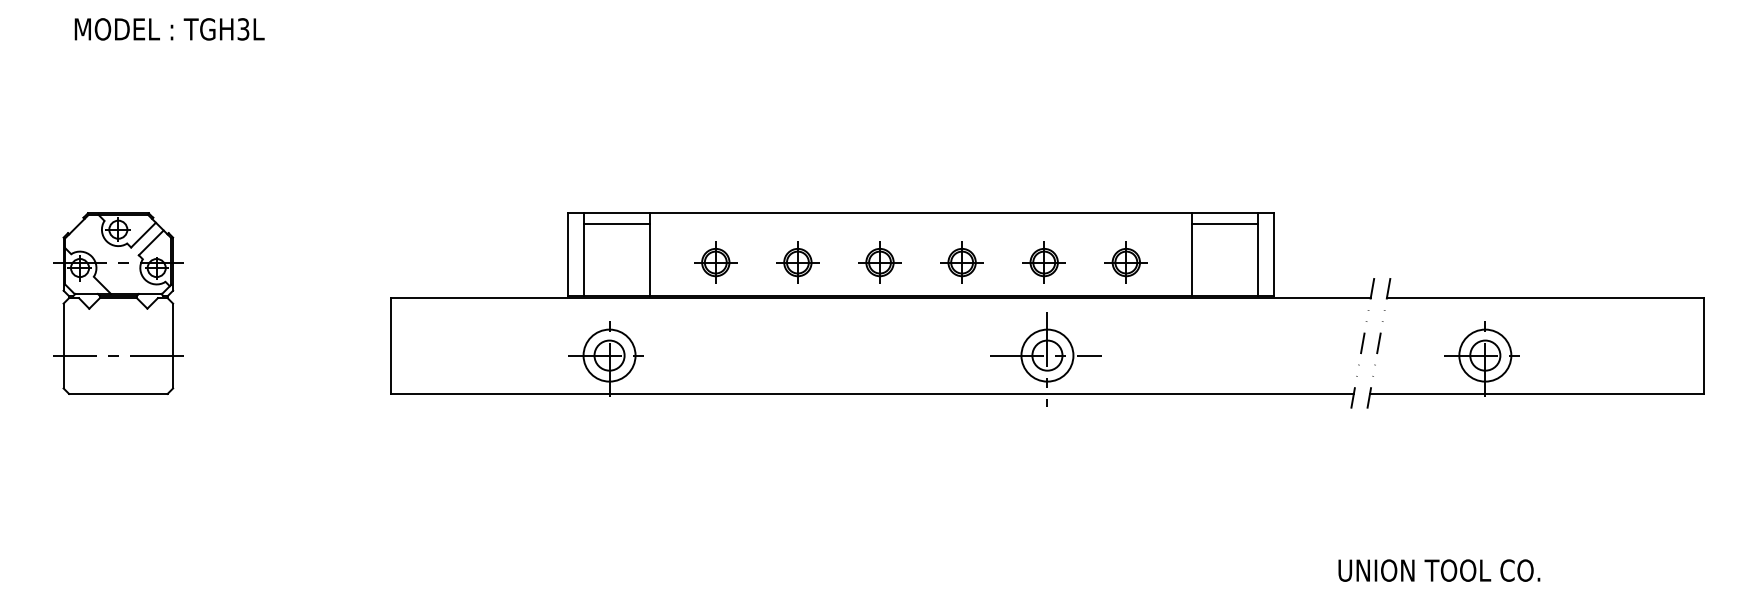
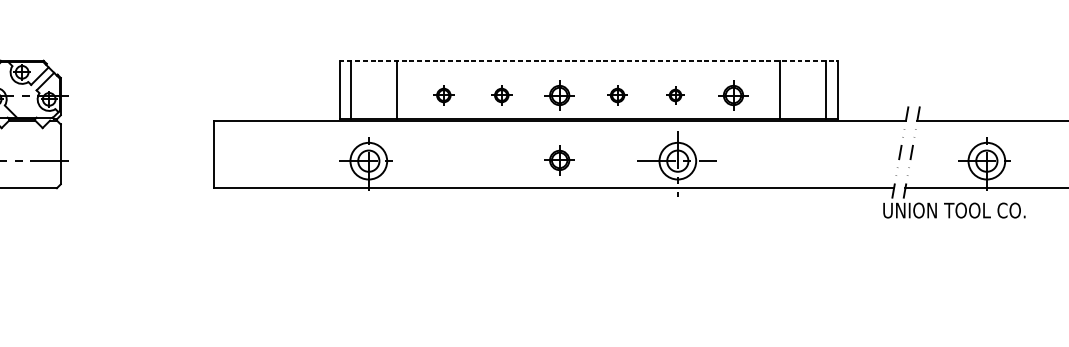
line: (921, 213) -> (588, 60), solid -> dashed
line: (617, 224) -> (374, 68), removed
line: (1224, 224) -> (802, 68), removed
part: (715, 262) -> (443, 95), size x0.7
part: (797, 262) -> (501, 95), size x0.7
part: (961, 262) -> (617, 95), size x0.7
part: (1043, 262) -> (675, 95), size x0.6
part: (879, 354) -> (559, 160), added
text: (1439, 570) -> (954, 210), moved

